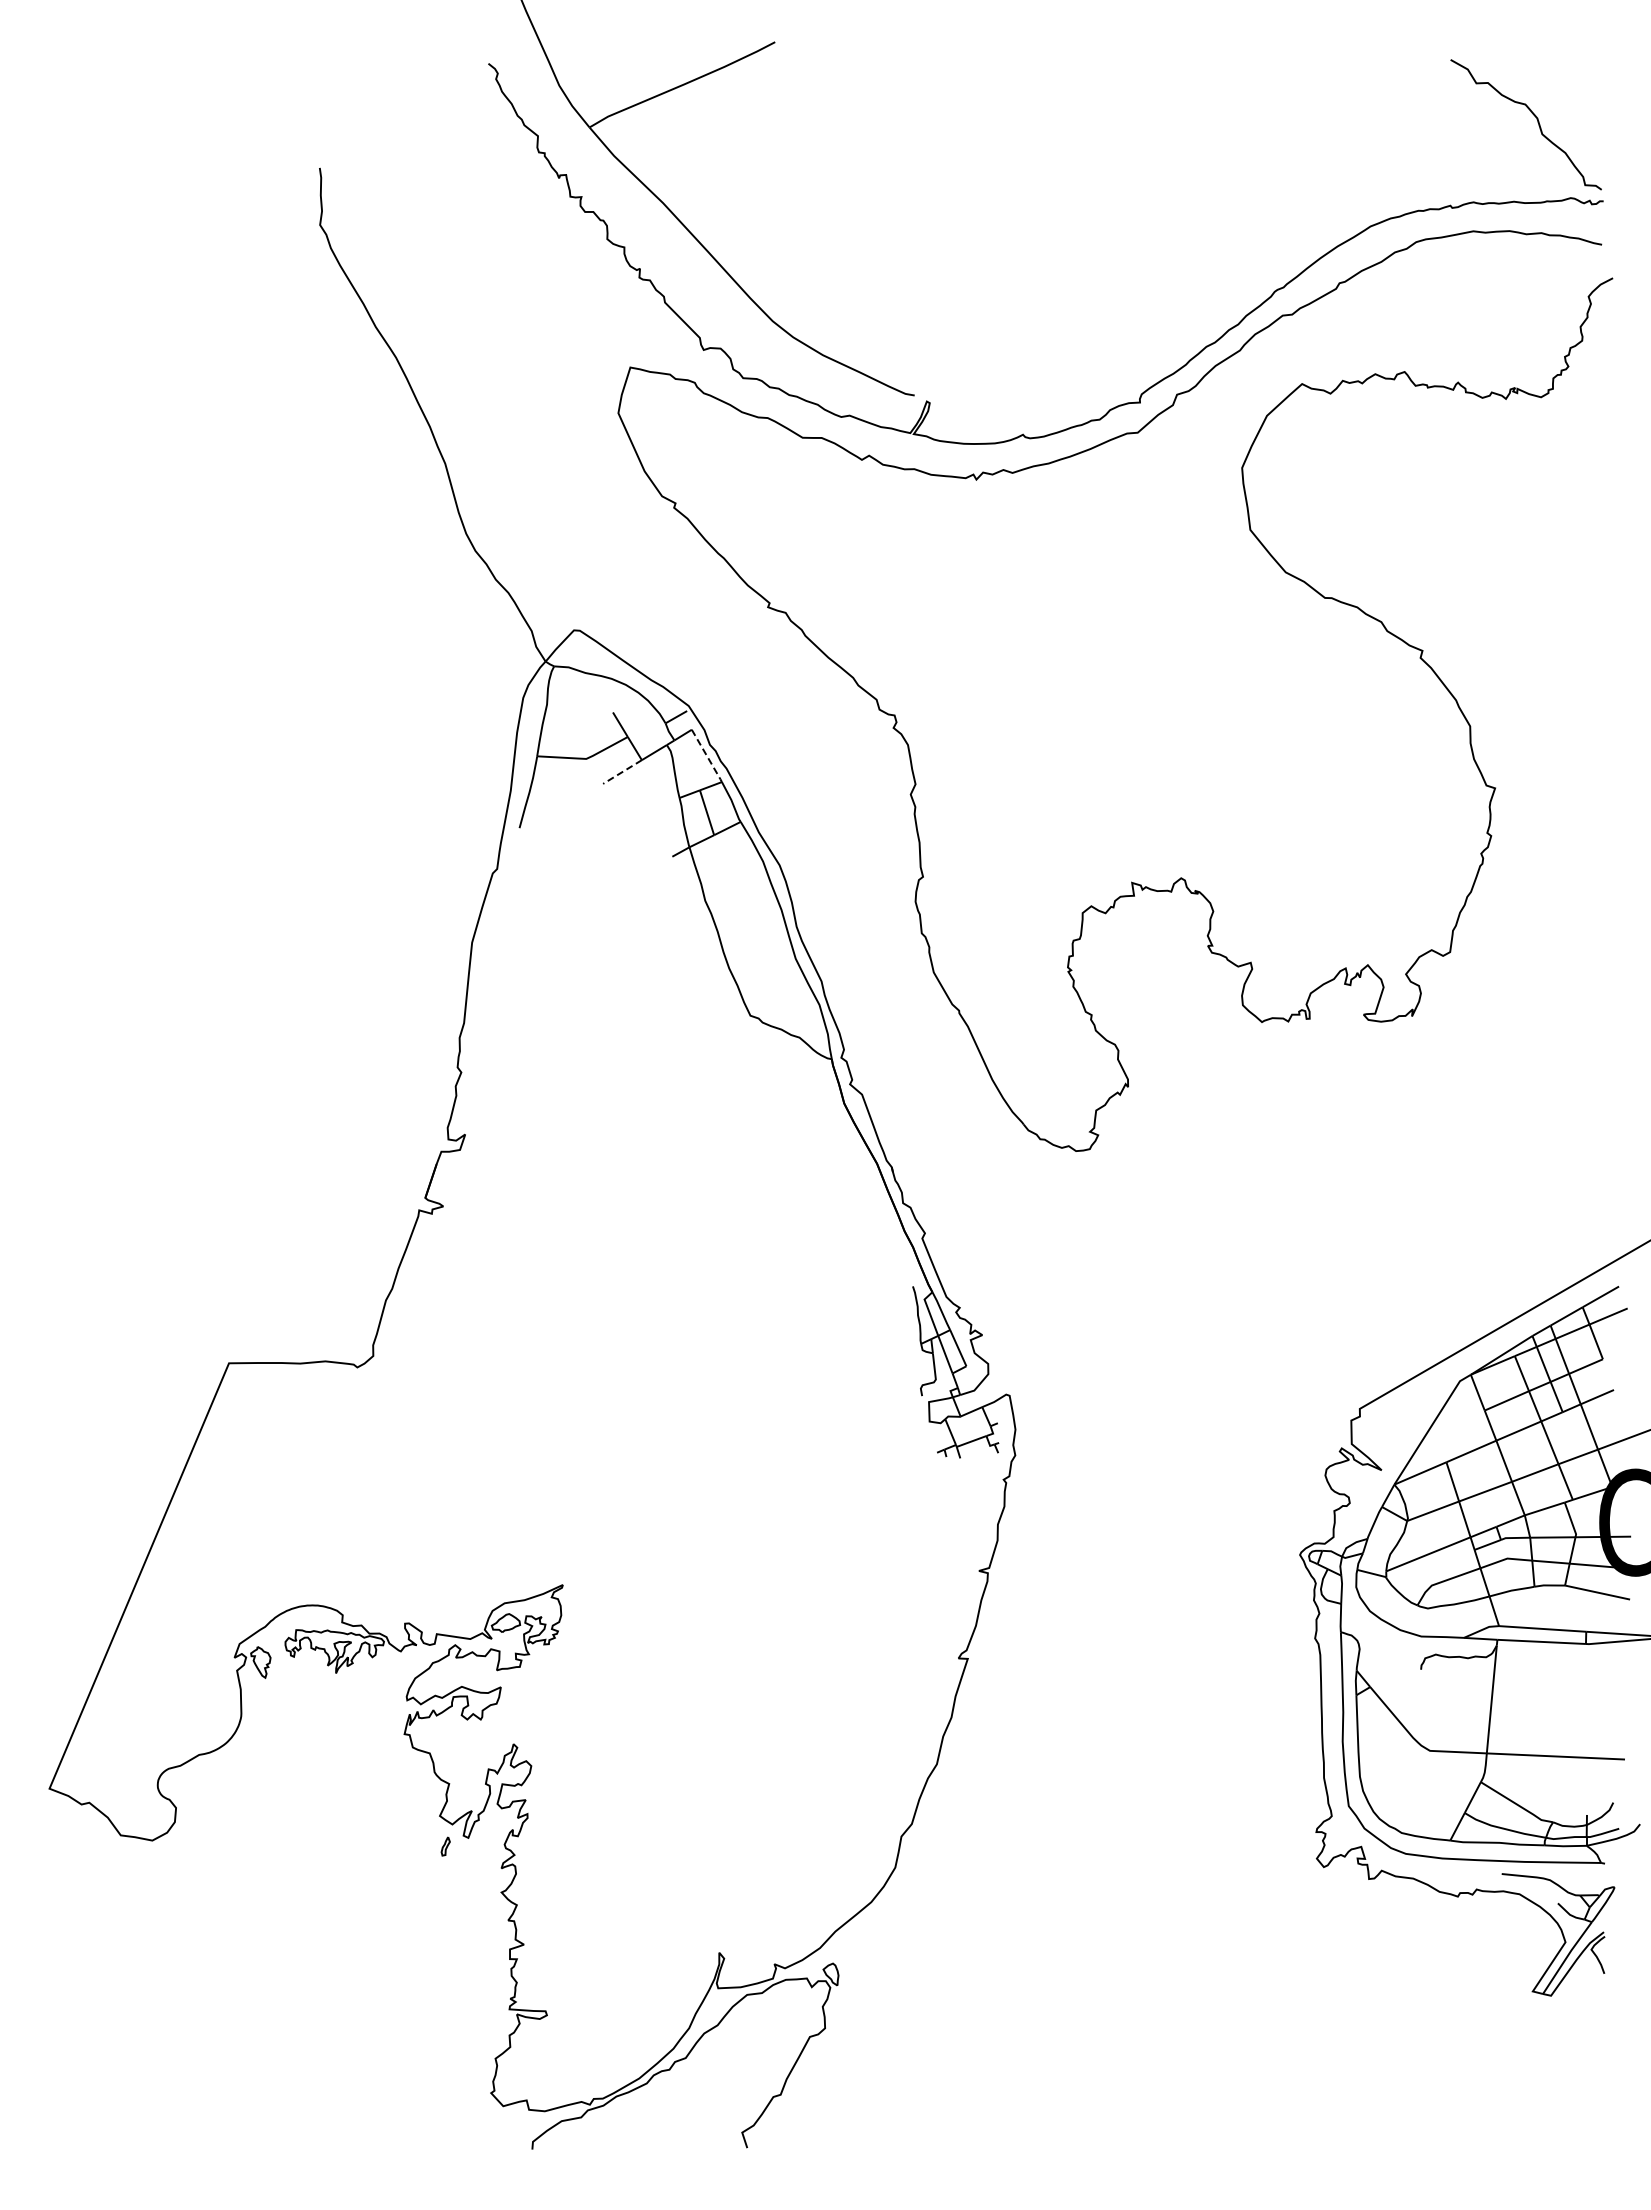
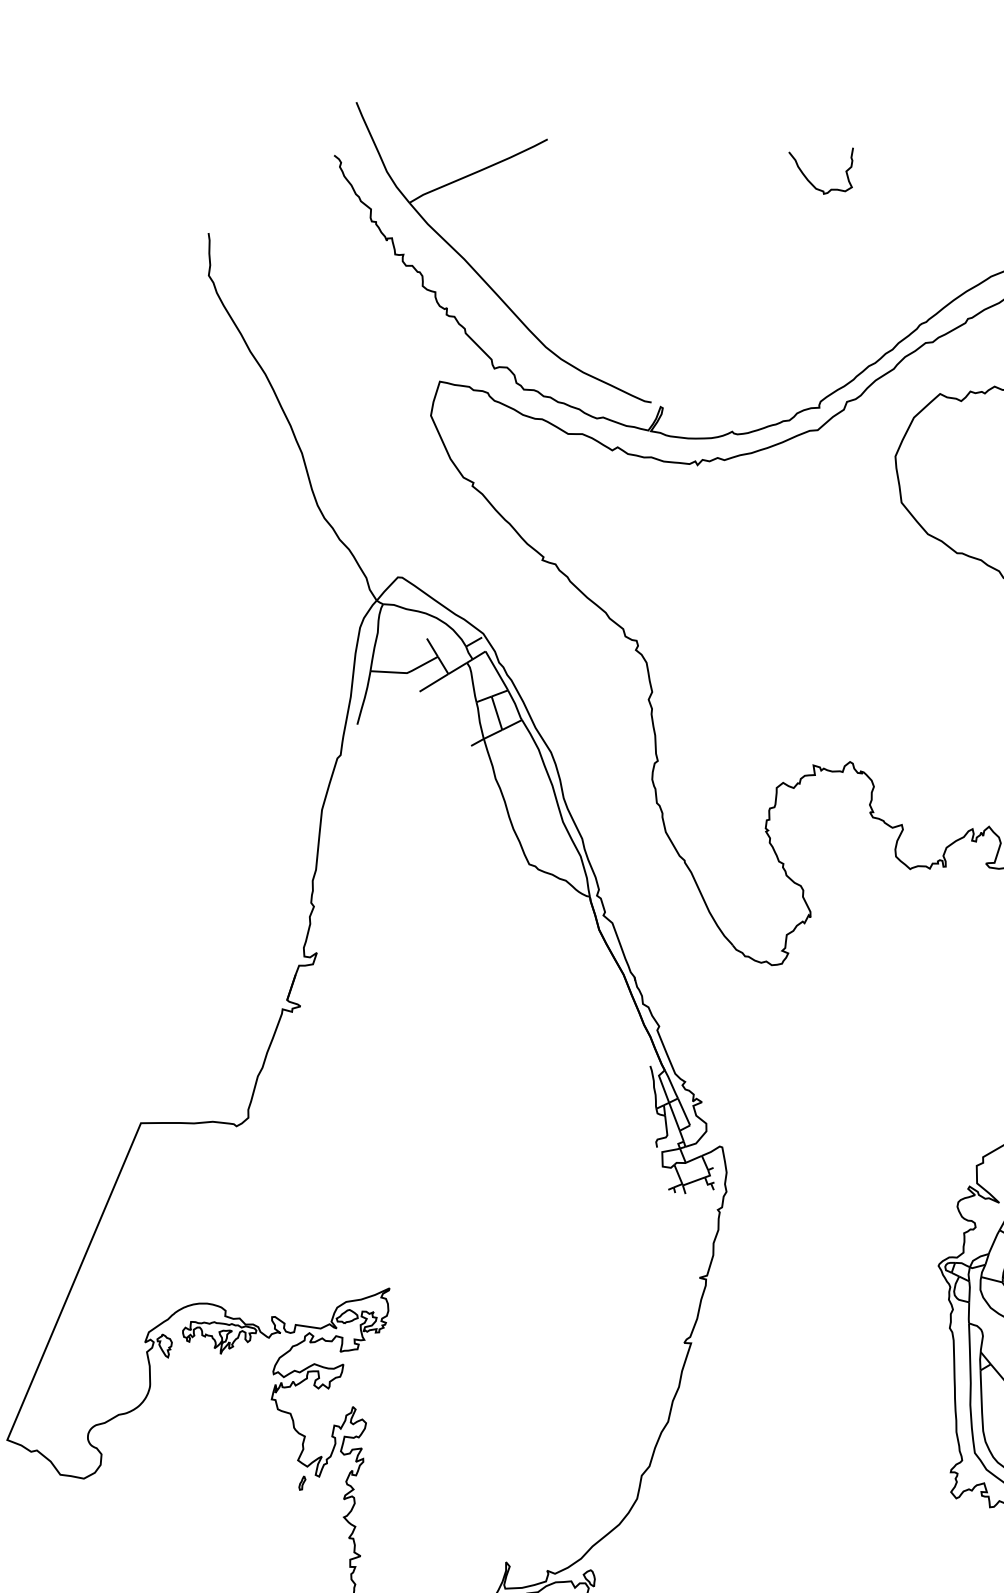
curve: (1127, 98) -> (810, 181), added
line: (707, 757) -> (497, 672), dashed -> solid
line: (622, 772) -> (434, 683), dashed -> solid

